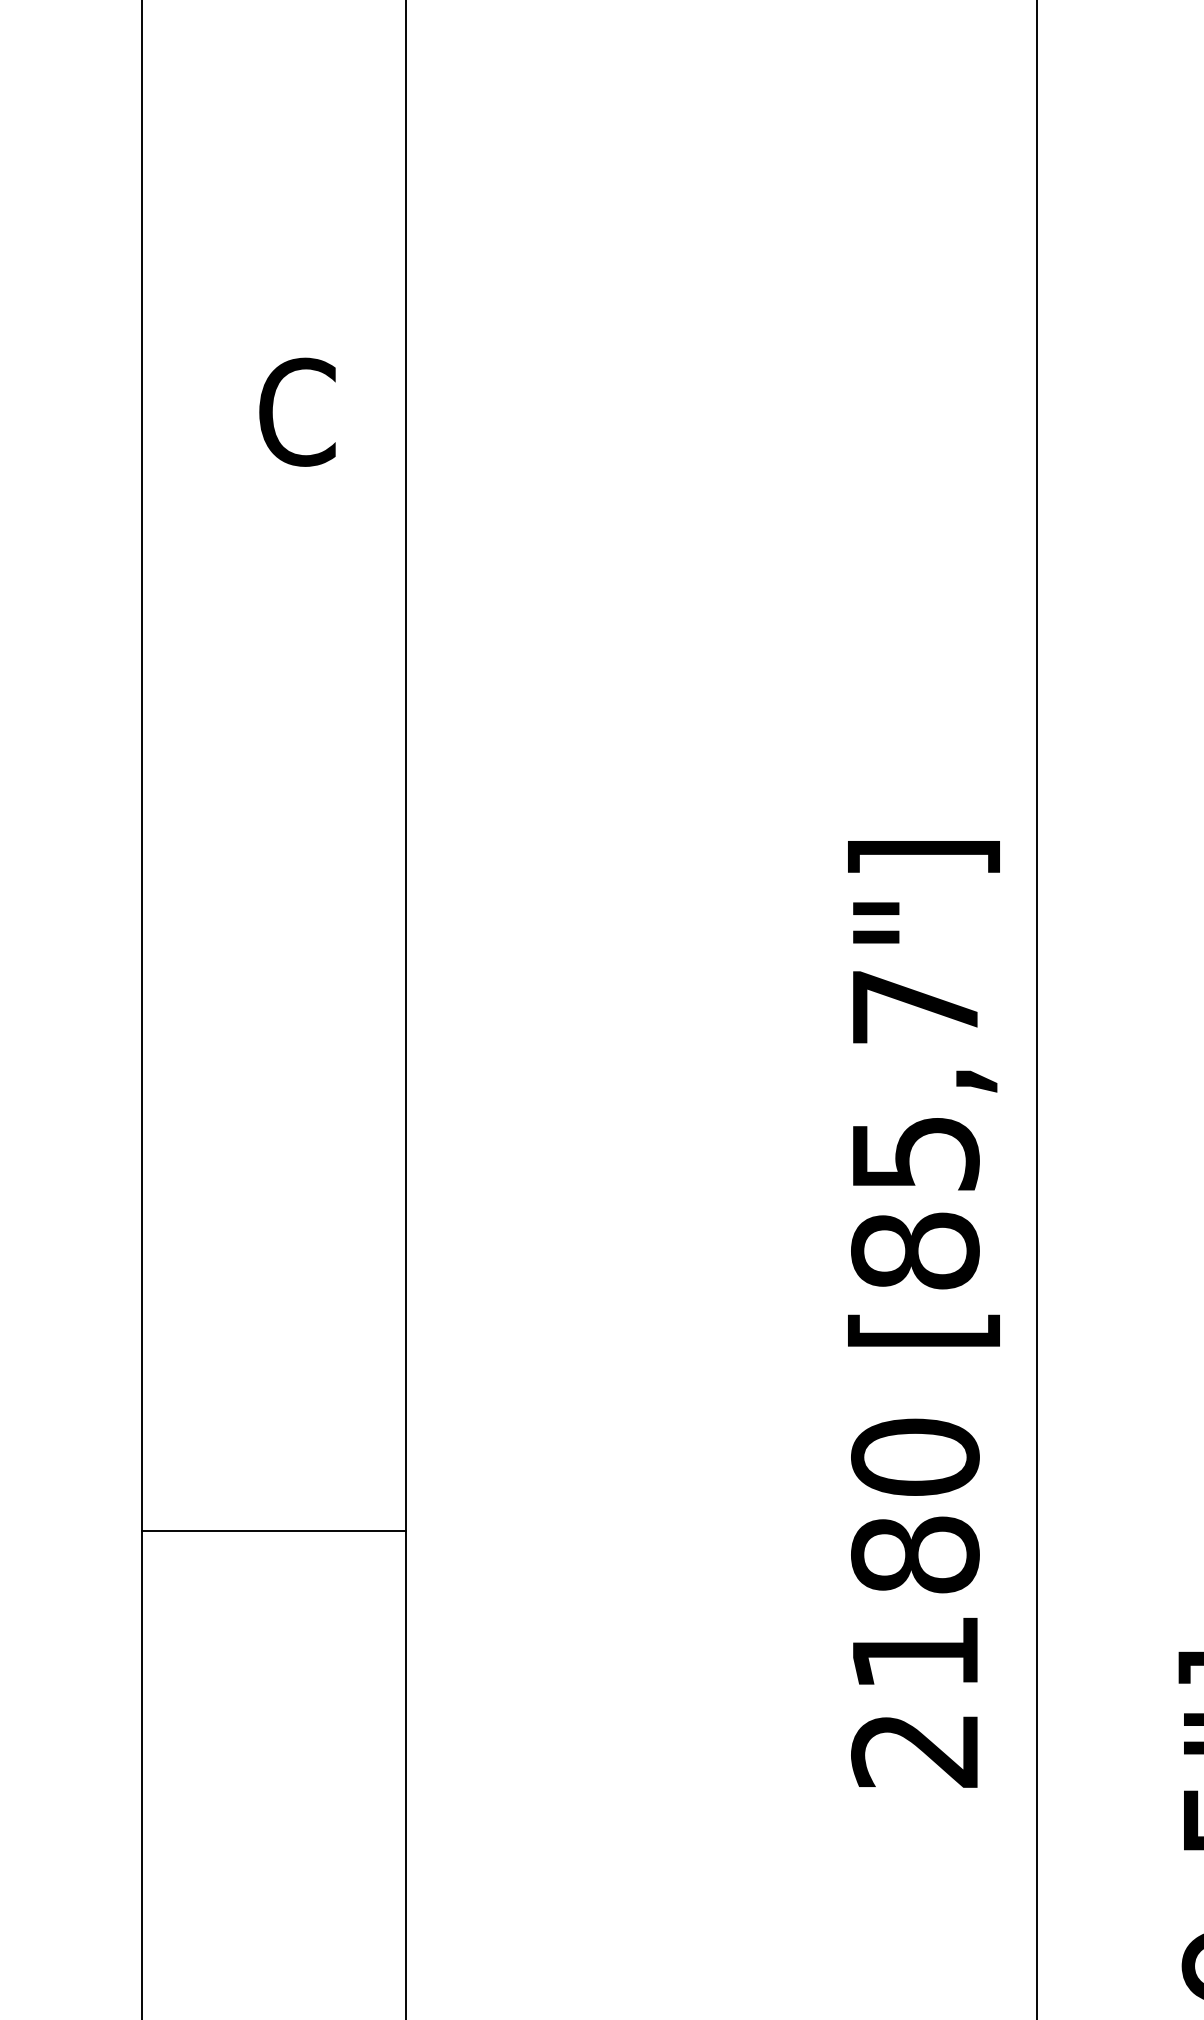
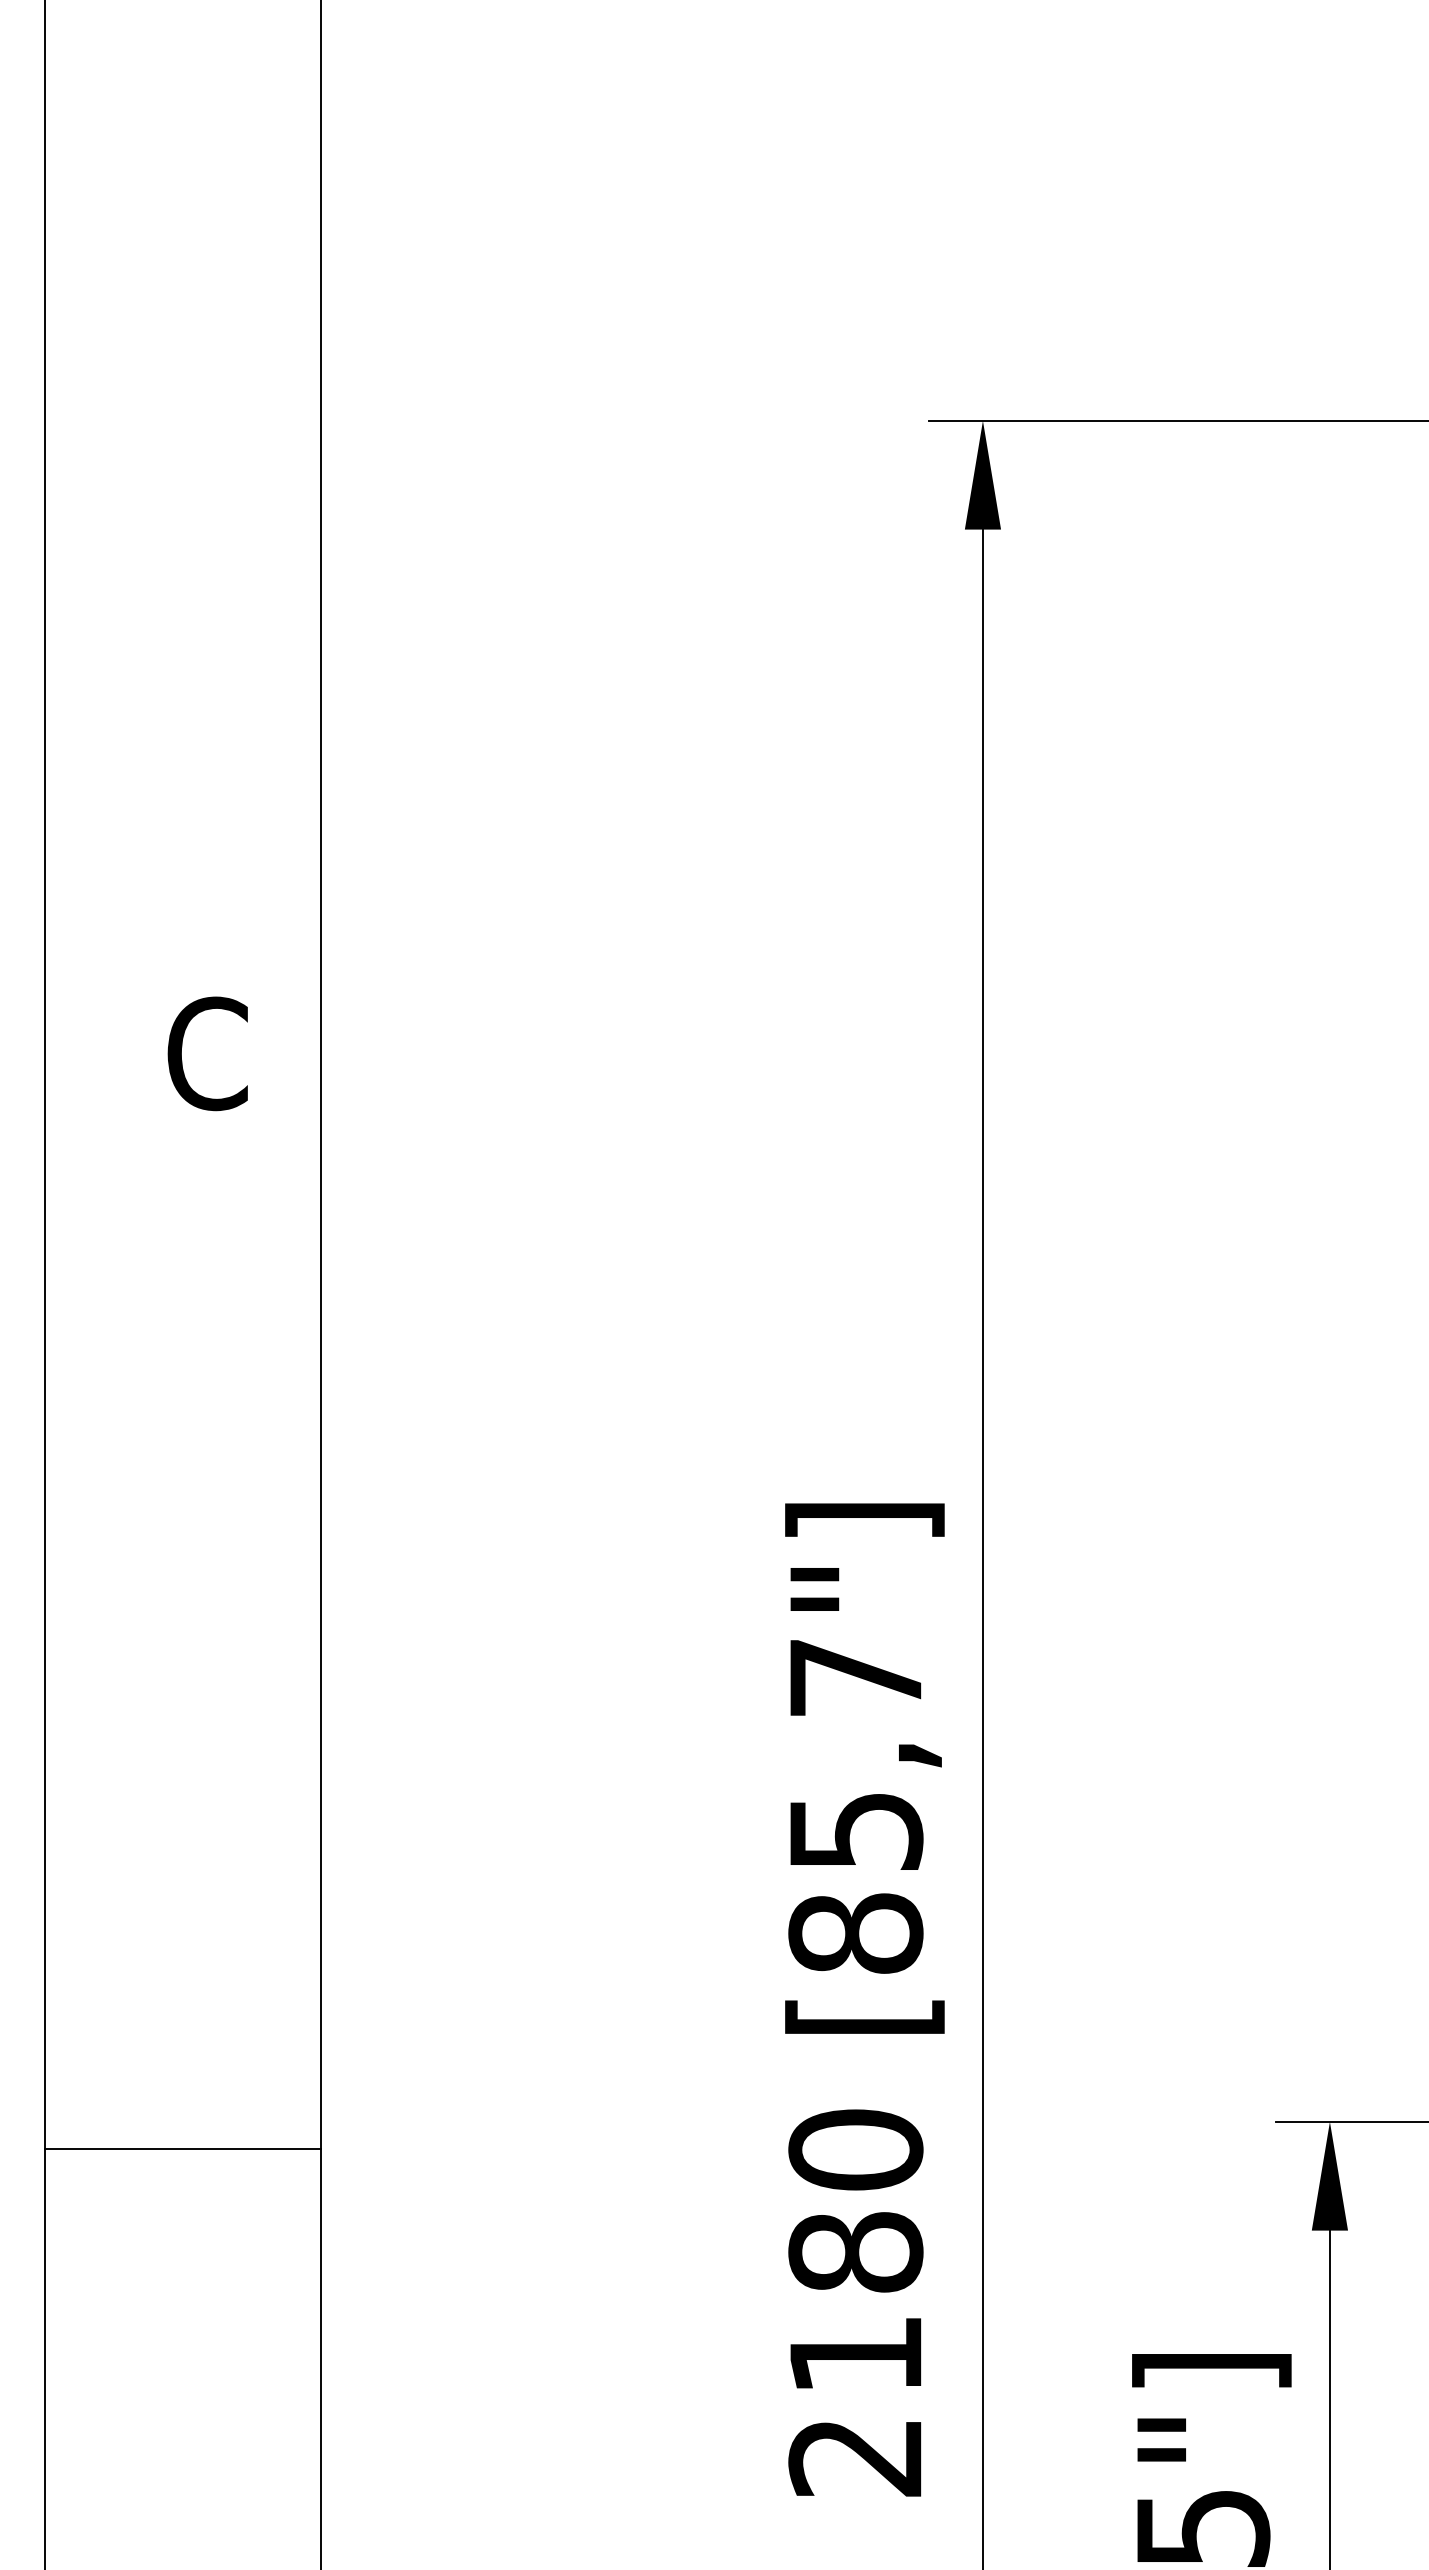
line: (274, 1531) -> (183, 2148), moved

